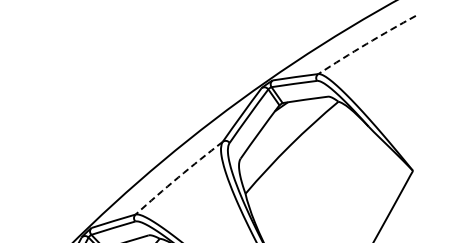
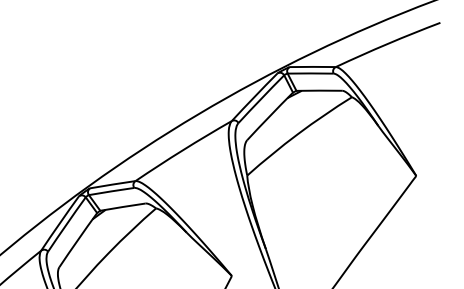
arc: (366, 43) -> (387, 43), dashed -> solid
arc: (178, 177) -> (183, 150), dashed -> solid

